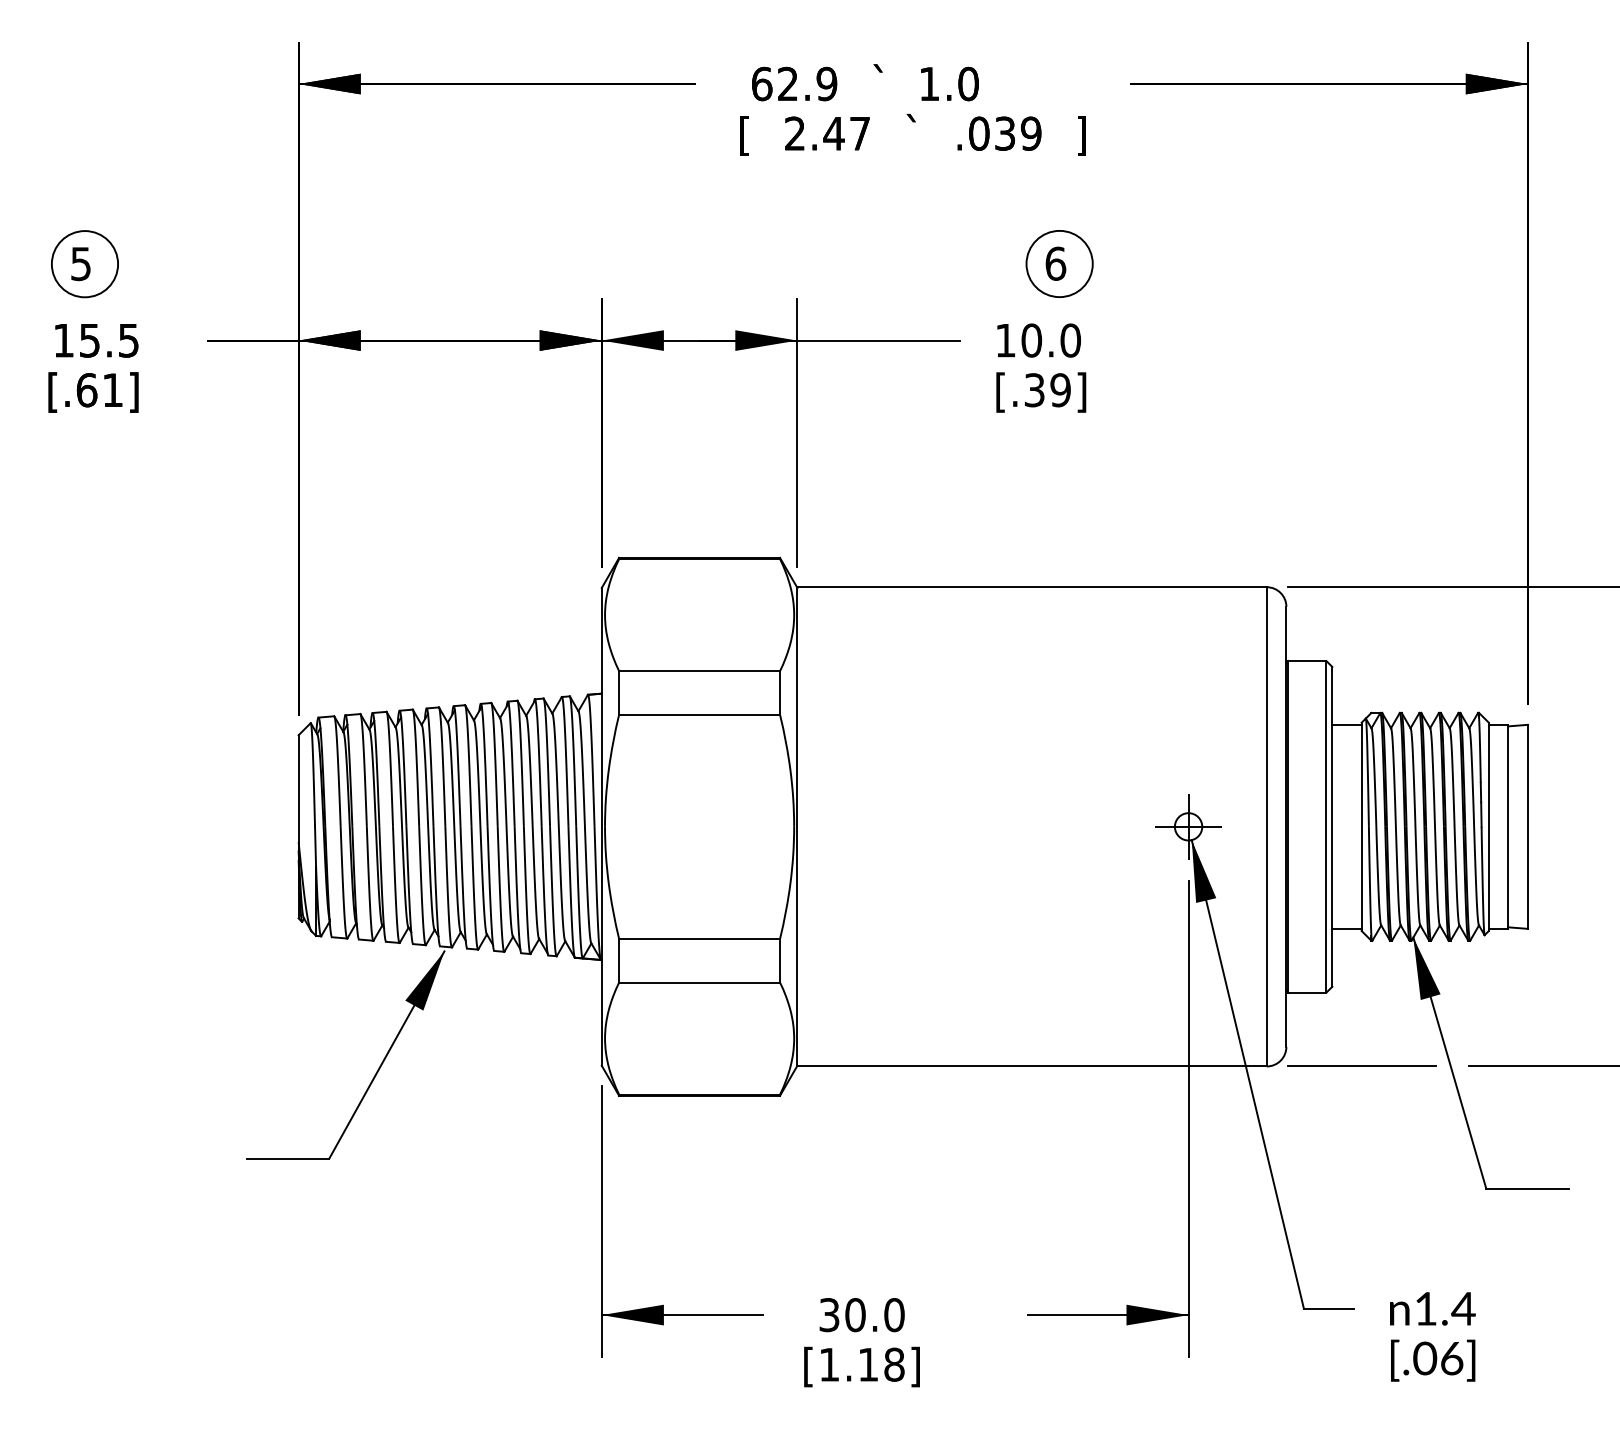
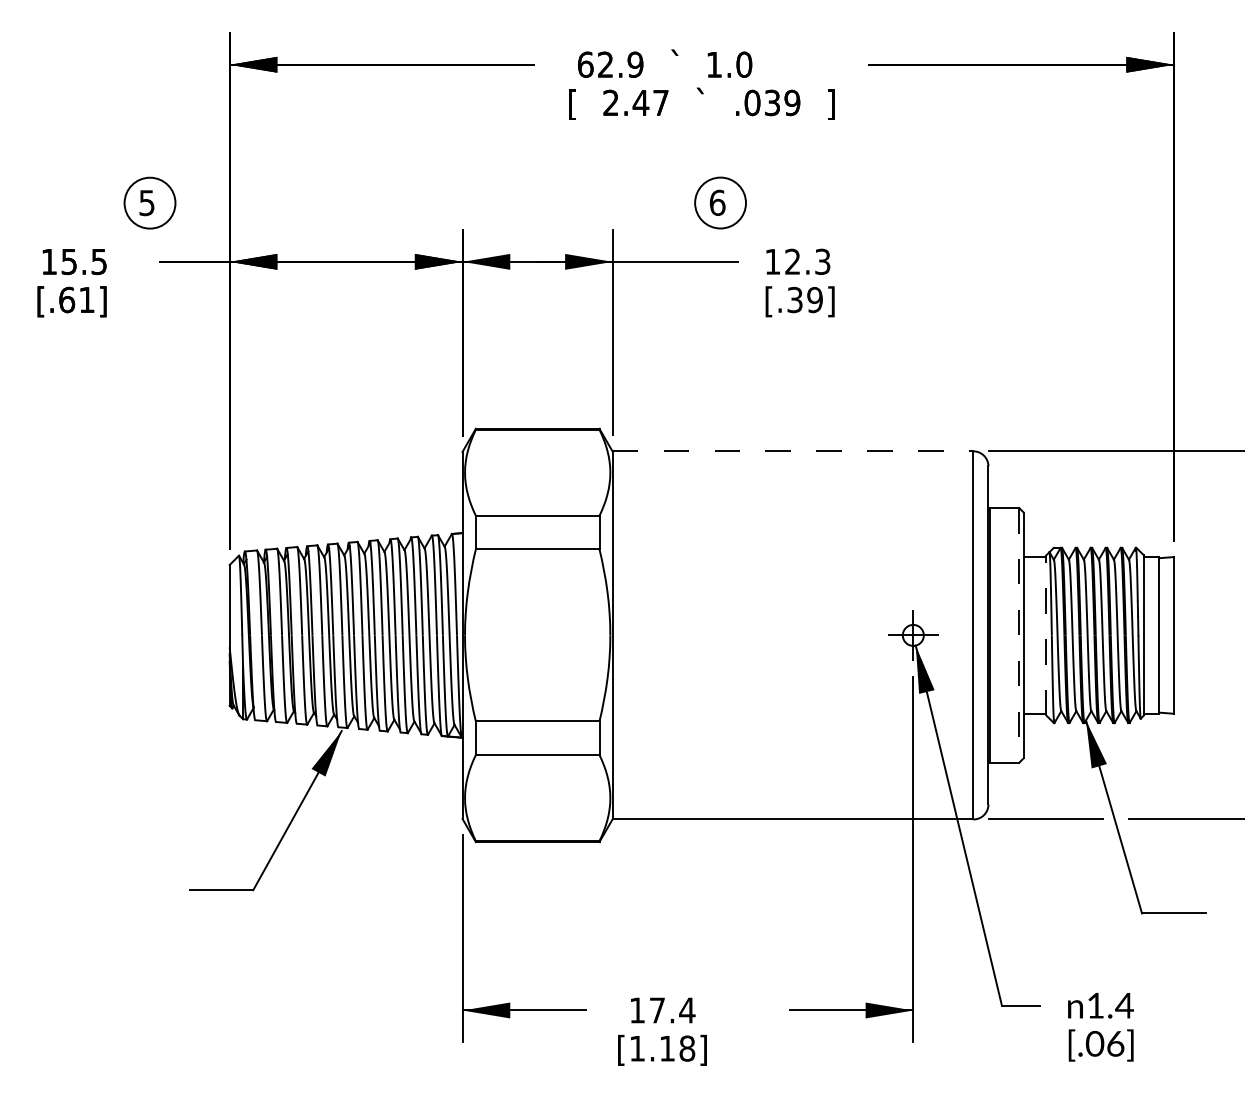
part: (1059, 263) -> (720, 202), moved
part: (84, 264) -> (149, 203), moved
text: (1051, 340) -> (808, 261), 10.0 -> 12.3
line: (1032, 587) -> (793, 451), solid -> dashed
line: (1326, 826) -> (1019, 635), solid -> dashed
line: (1361, 826) -> (1046, 635), solid -> dashed
text: (862, 1315) -> (662, 1010), 30.0 -> 17.4

